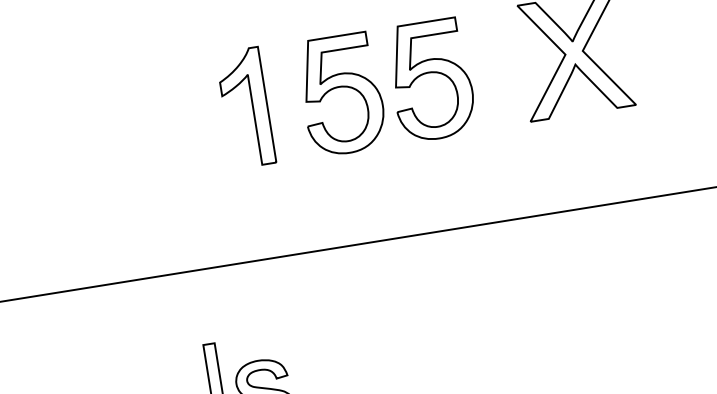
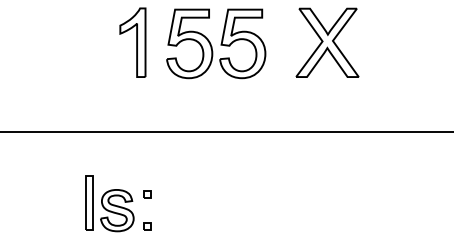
part: (311, 360) -> (147, 194), added

